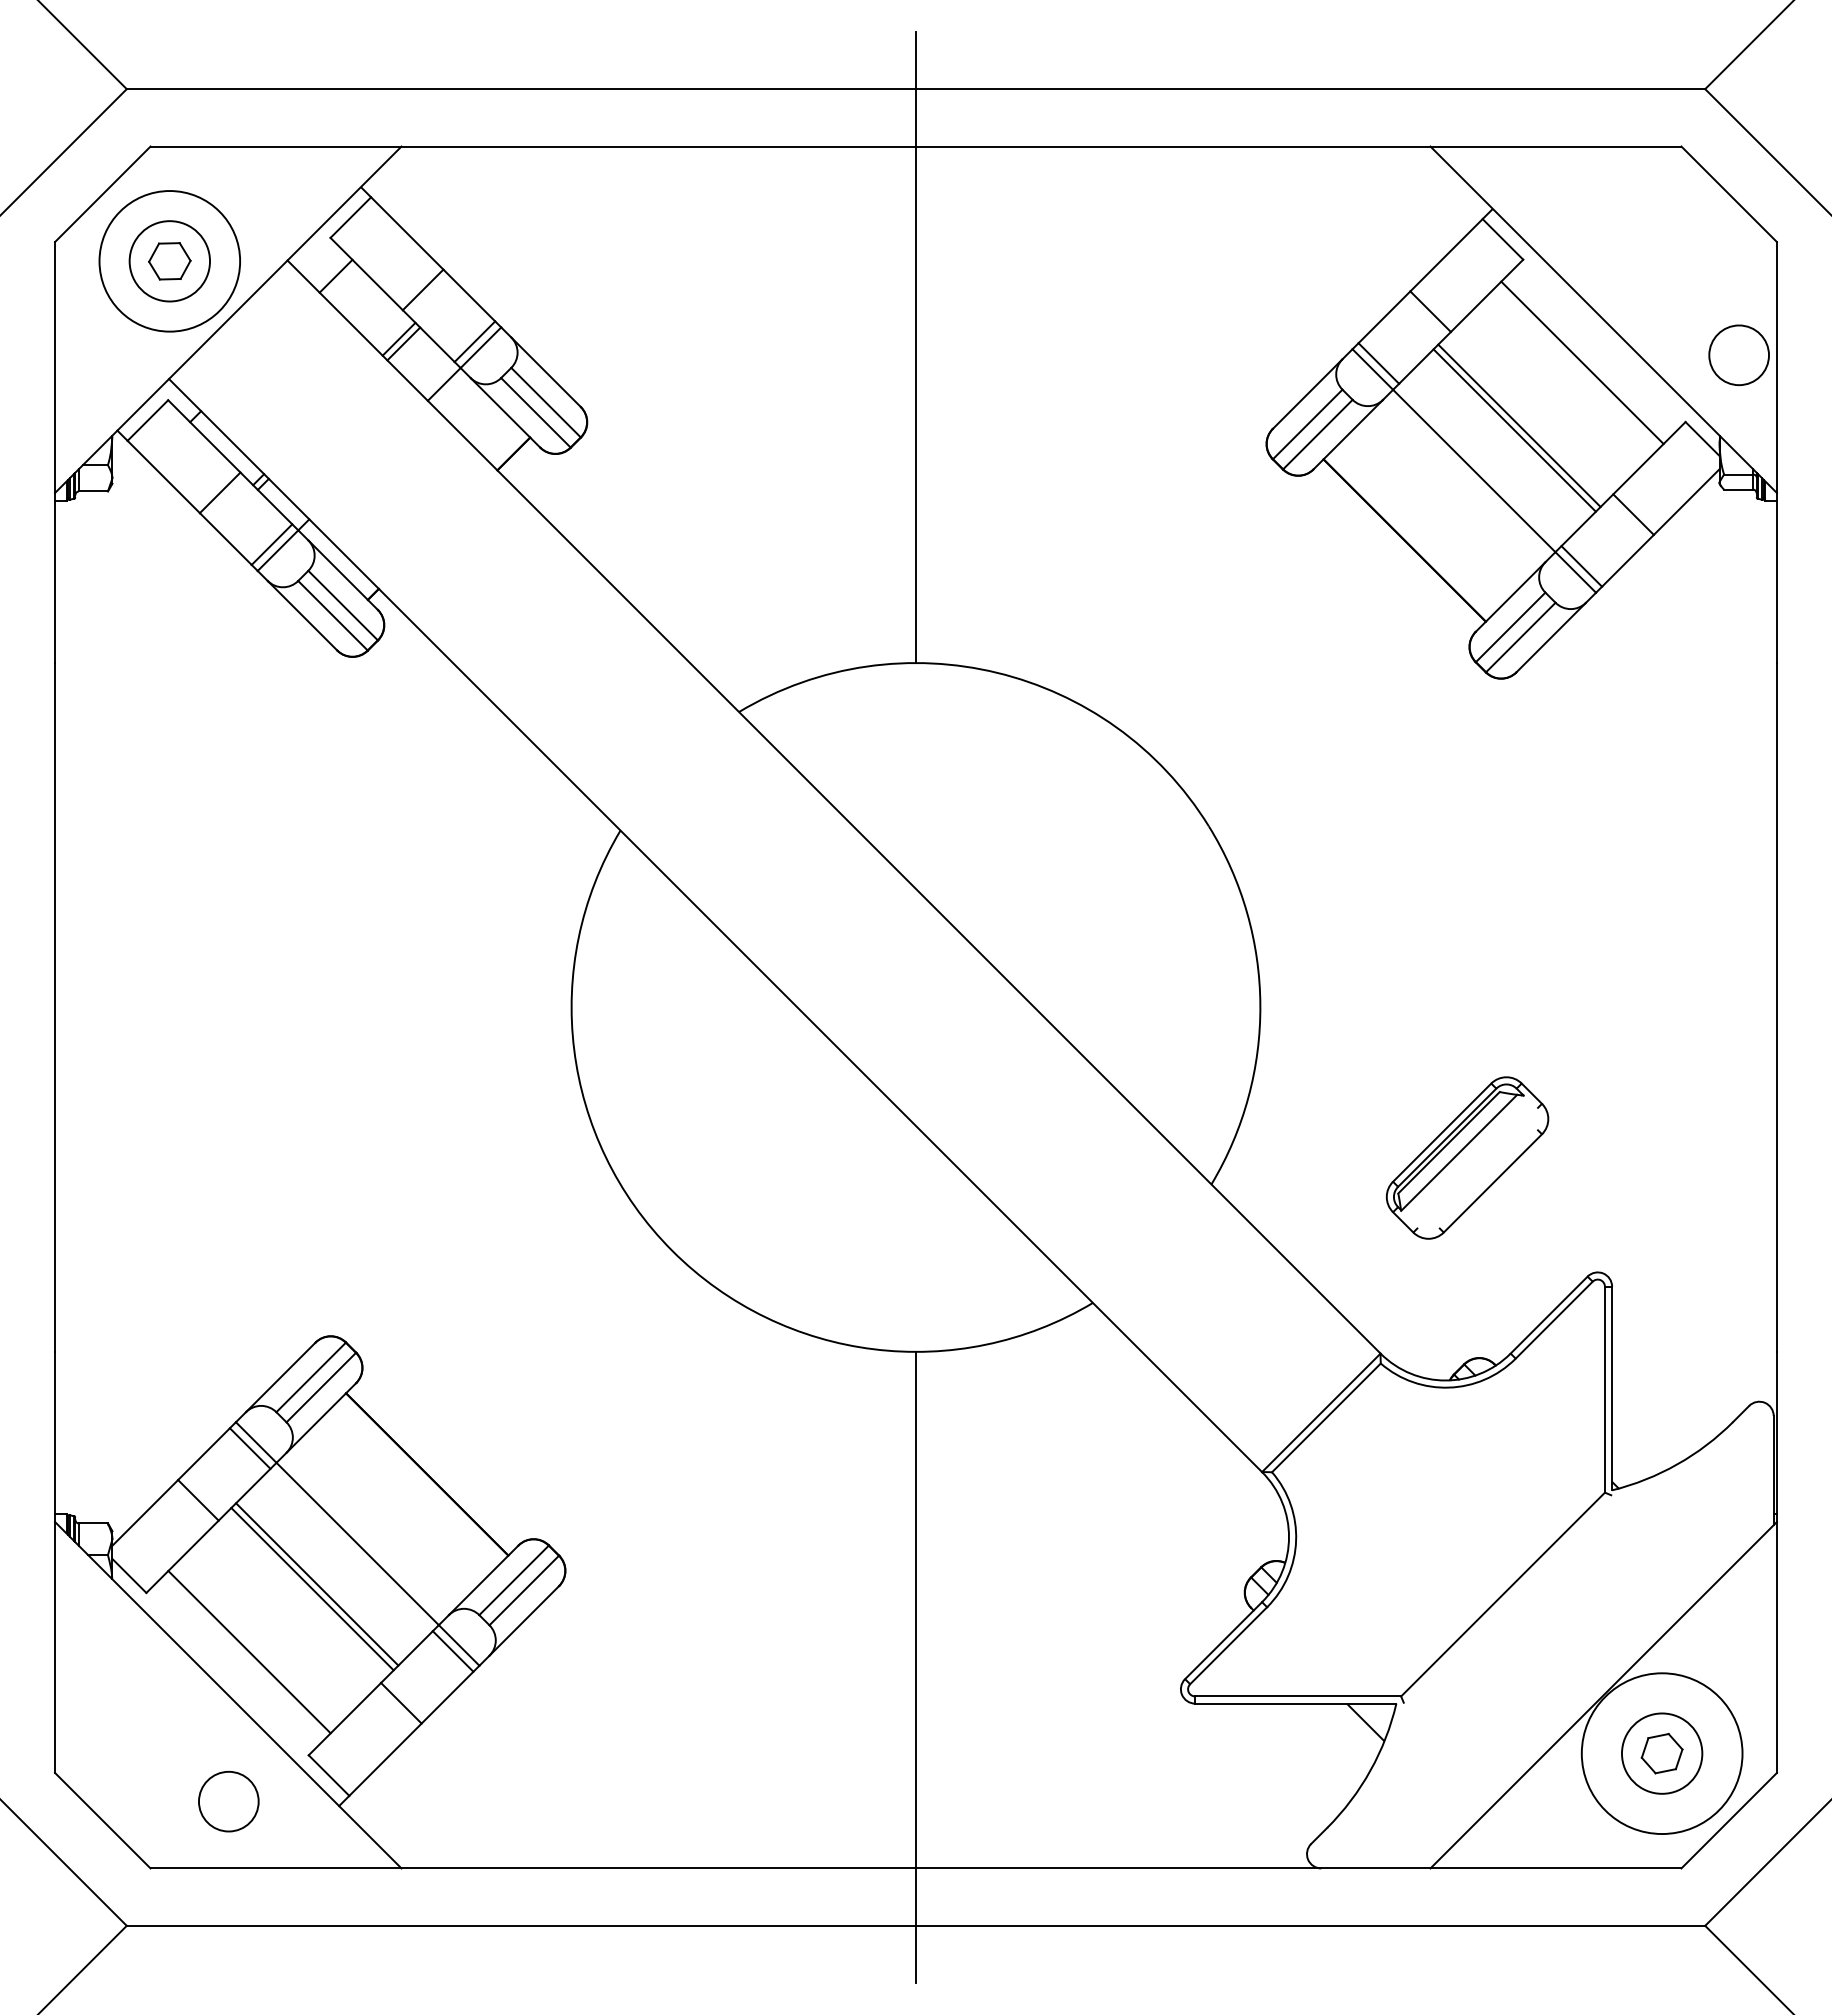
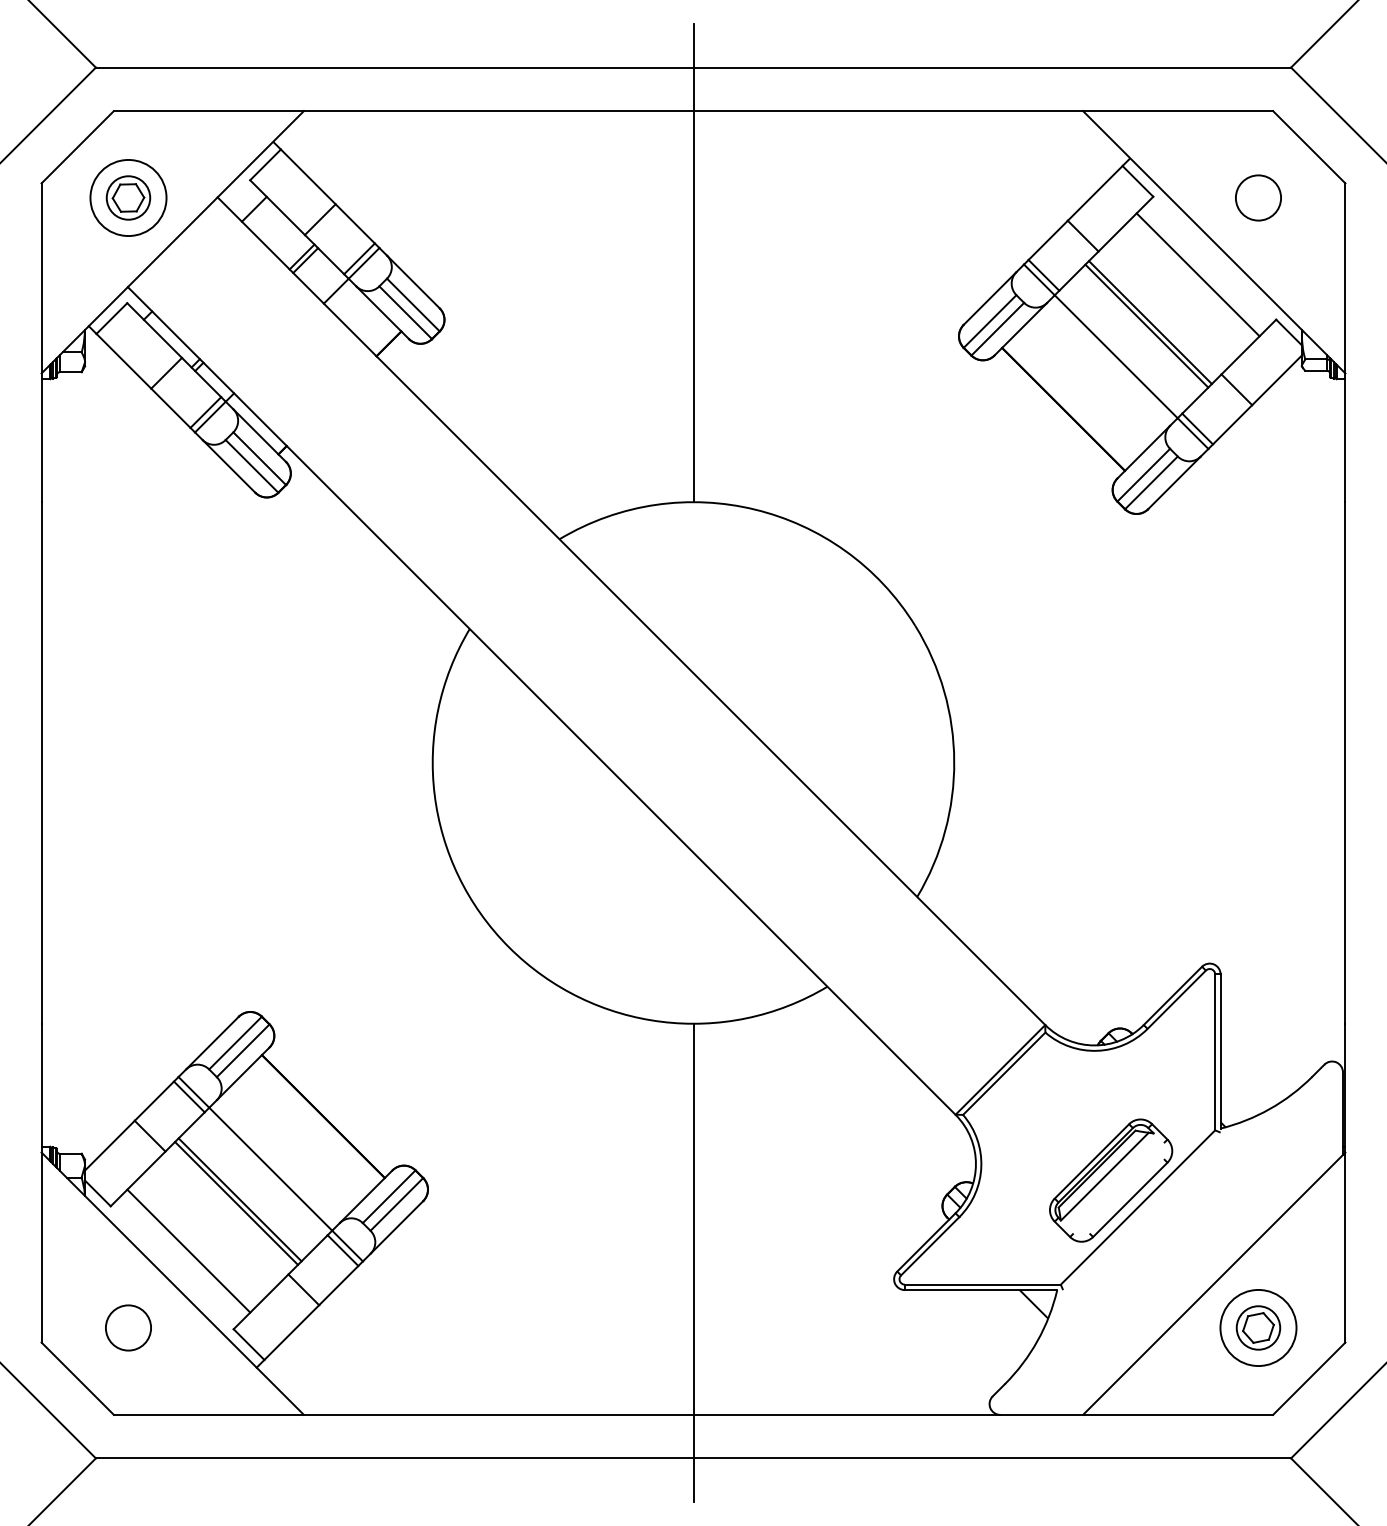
circle: (169, 261) -> (128, 198), size x0.71
circle: (169, 261) -> (128, 198), size x0.71
circle: (1738, 355) -> (1257, 198), moved
part: (1467, 1157) -> (1111, 1180), moved
circle: (1661, 1753) -> (1257, 1327), size x0.62
circle: (1661, 1753) -> (1257, 1327), size x0.71
circle: (228, 1801) -> (128, 1327), moved

